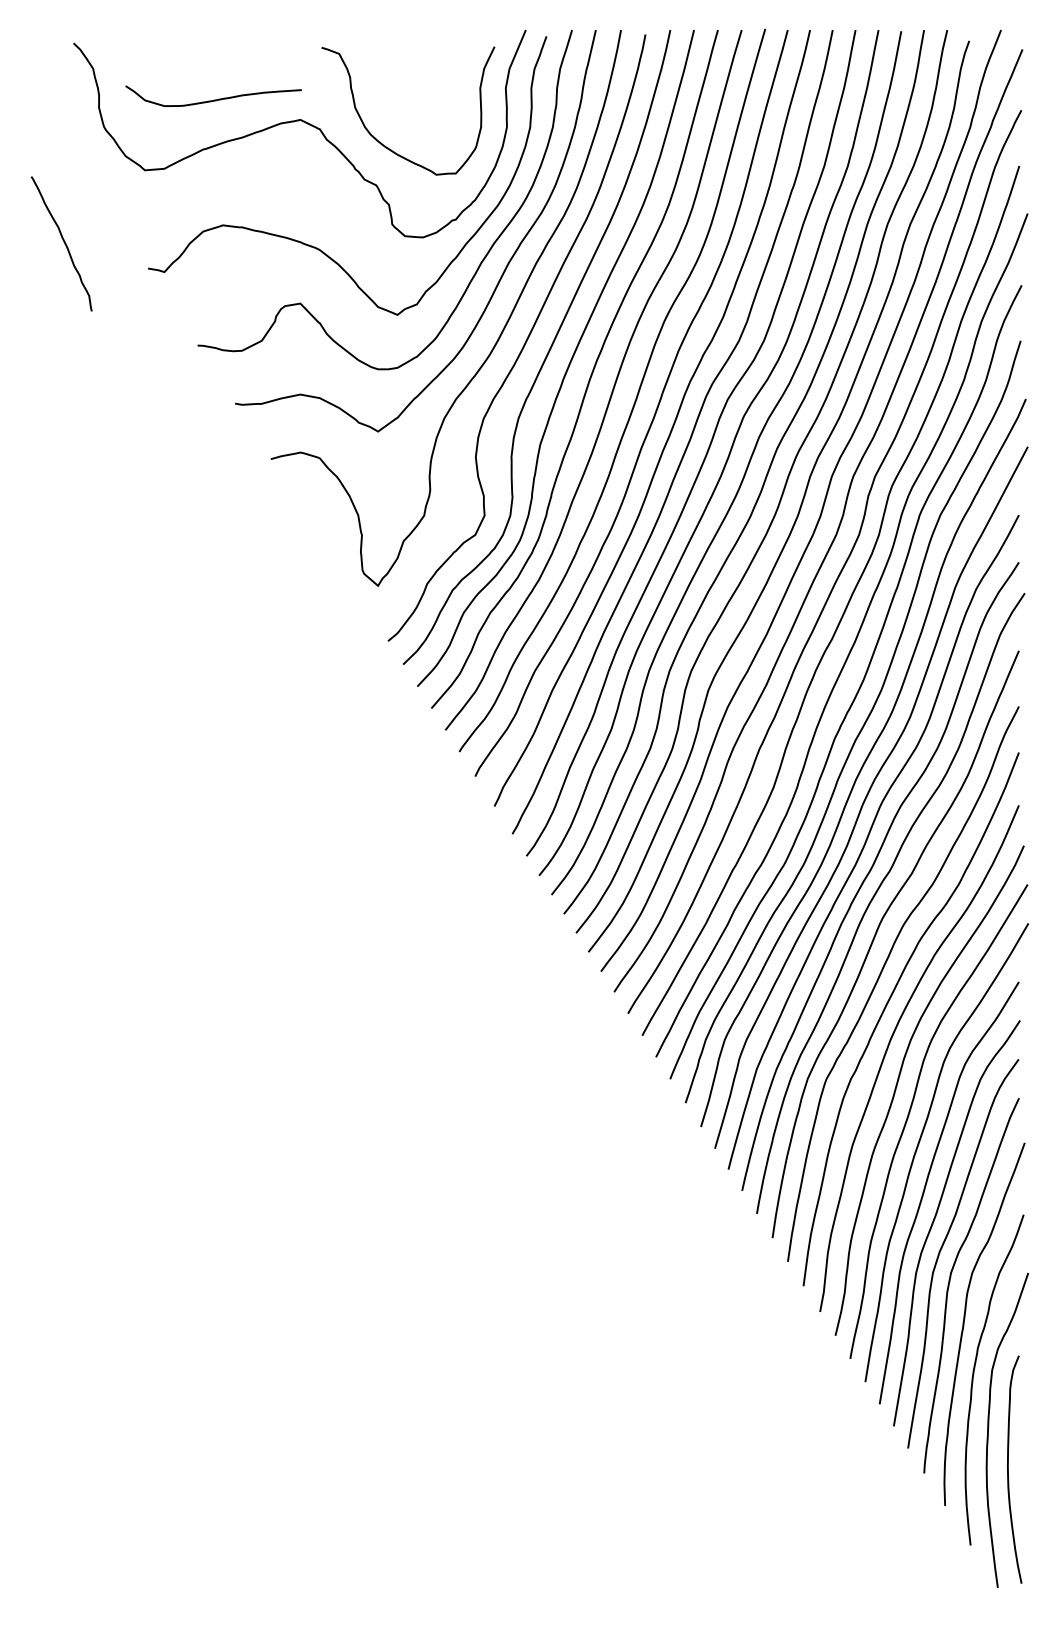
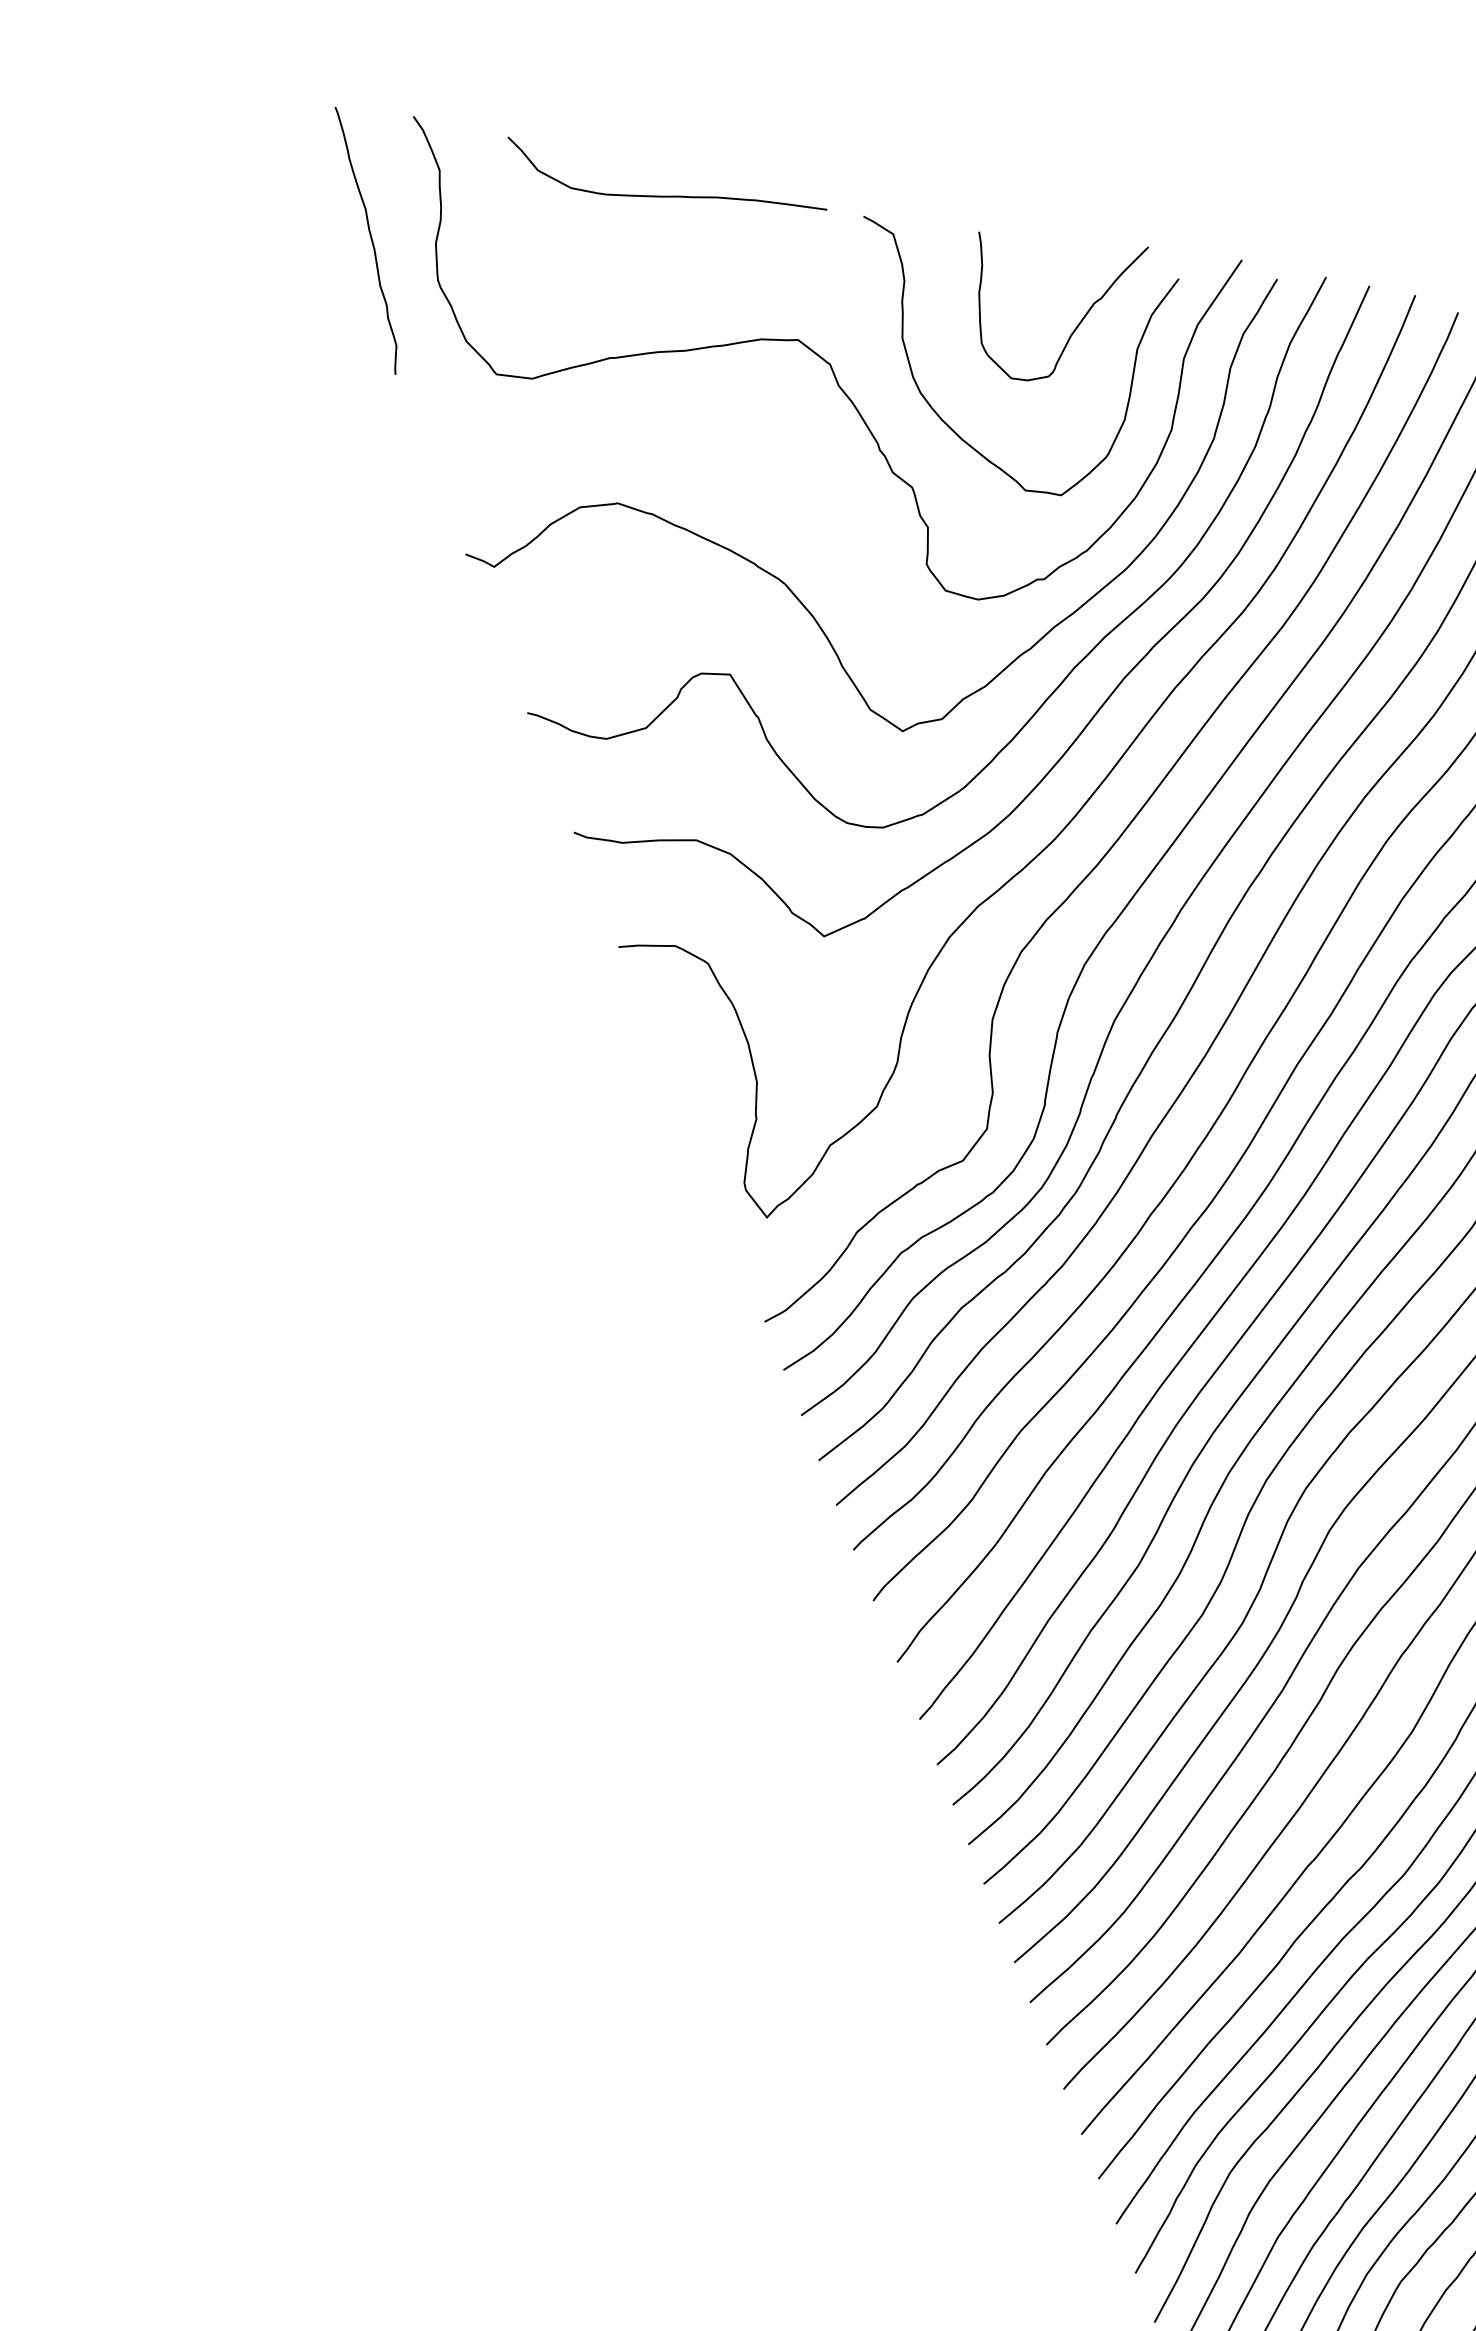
curve: (445, 81) -> (1076, 323), added
curve: (213, 99) -> (662, 194), moved
curve: (63, 242) -> (369, 238), moved

